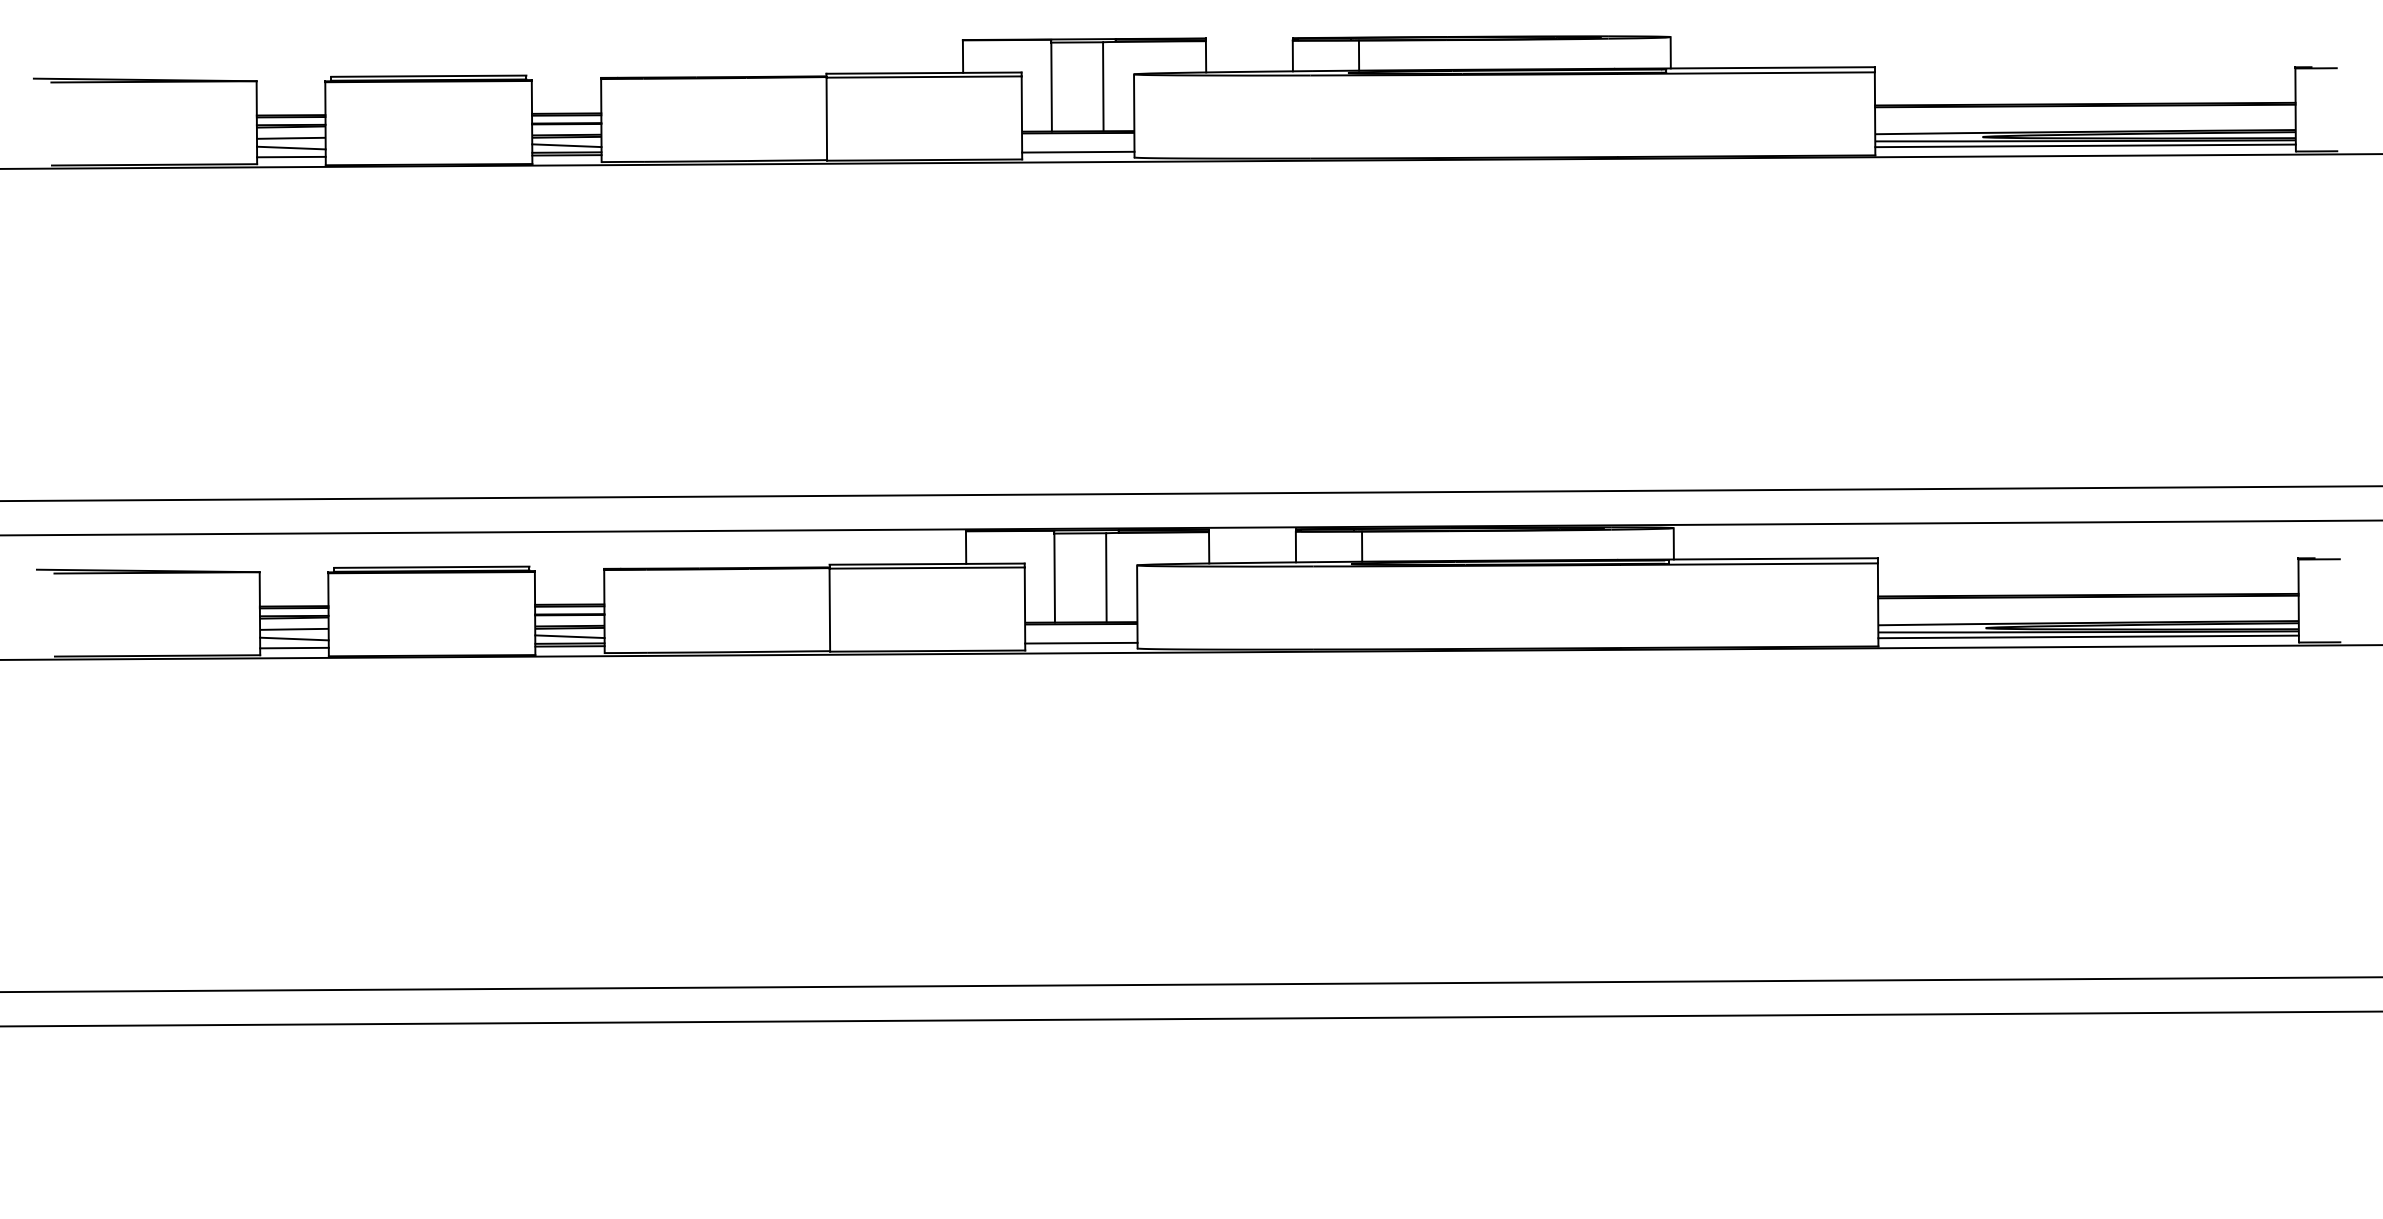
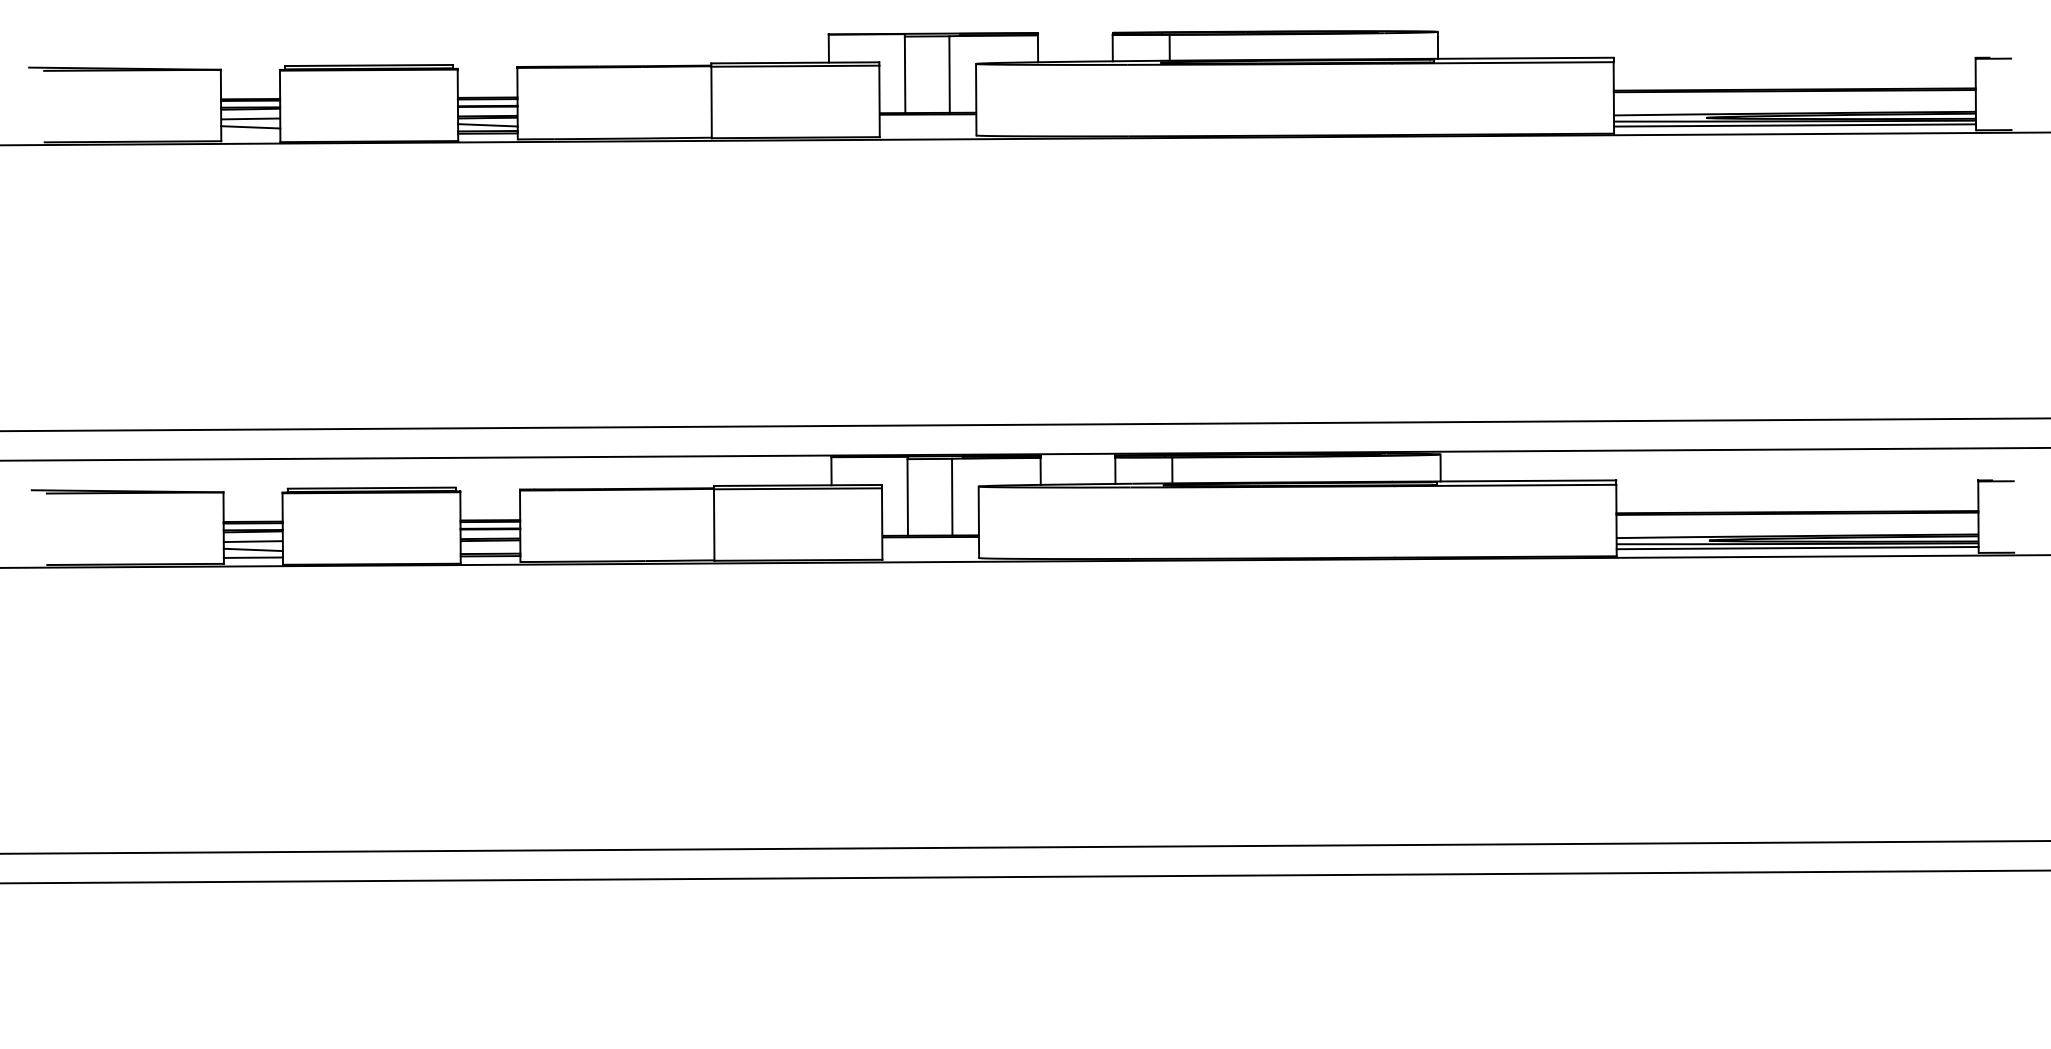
line: (1078, 151) -> (928, 130), removed
line: (291, 156) -> (250, 134), removed
line: (569, 636) -> (490, 547), removed
line: (1081, 642) -> (930, 552), removed

